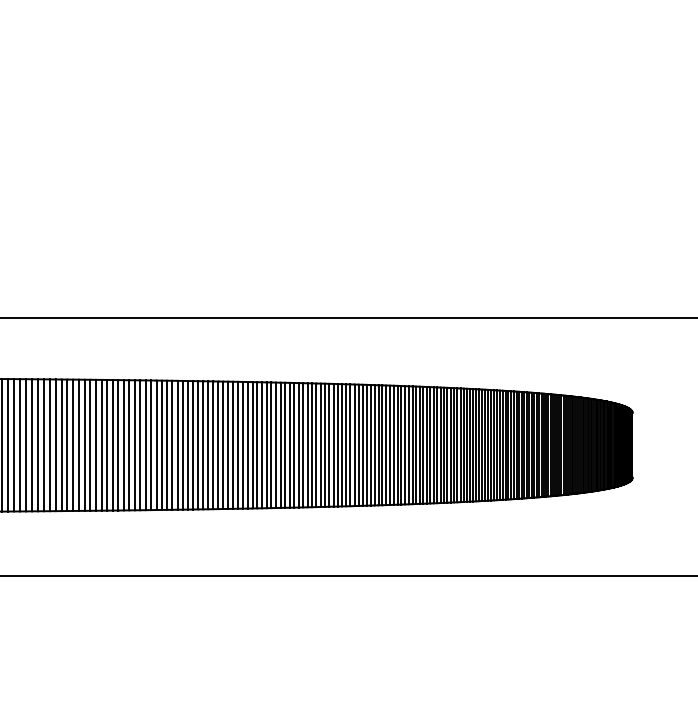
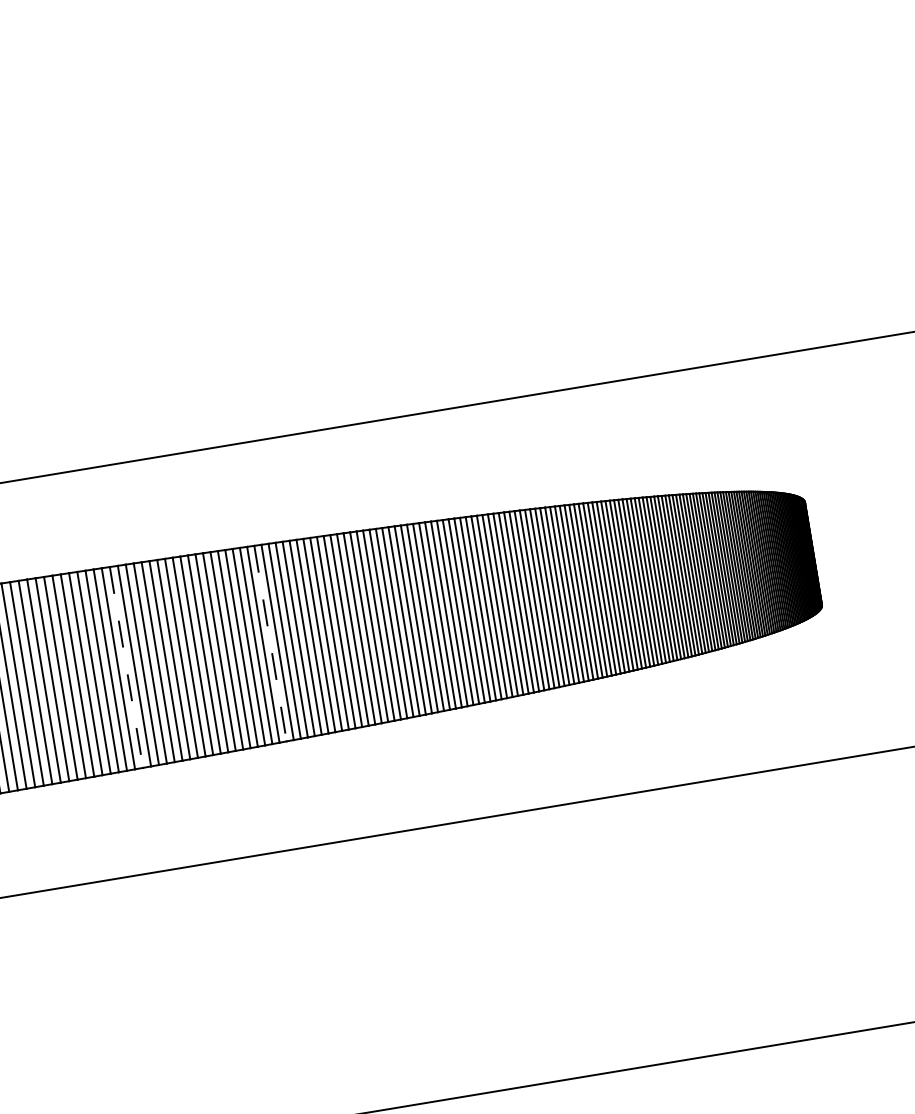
line: (193, 445) -> (127, 667), solid -> dashed
line: (285, 445) -> (270, 643), solid -> dashed

